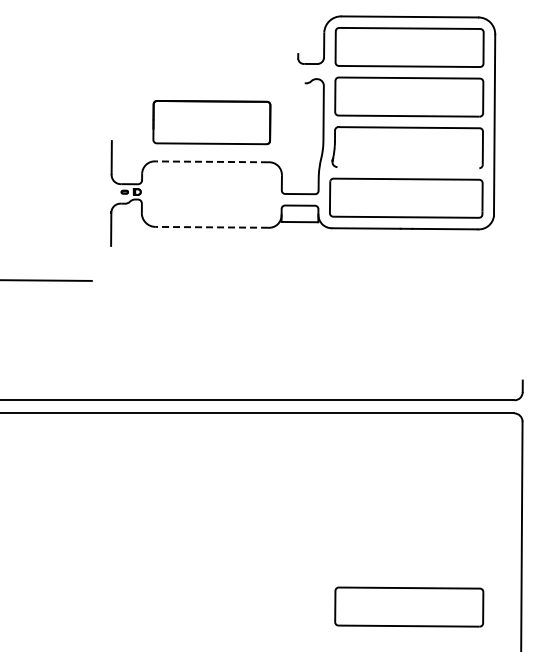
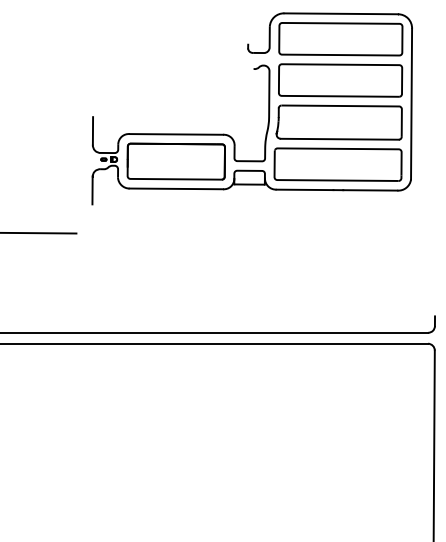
part: (211, 122) -> (175, 161), moved
line: (212, 161) -> (176, 134), dashed -> solid
line: (408, 167) -> (339, 139), added
line: (211, 227) -> (175, 189), dashed -> solid
part: (409, 606) -> (340, 504), removed

